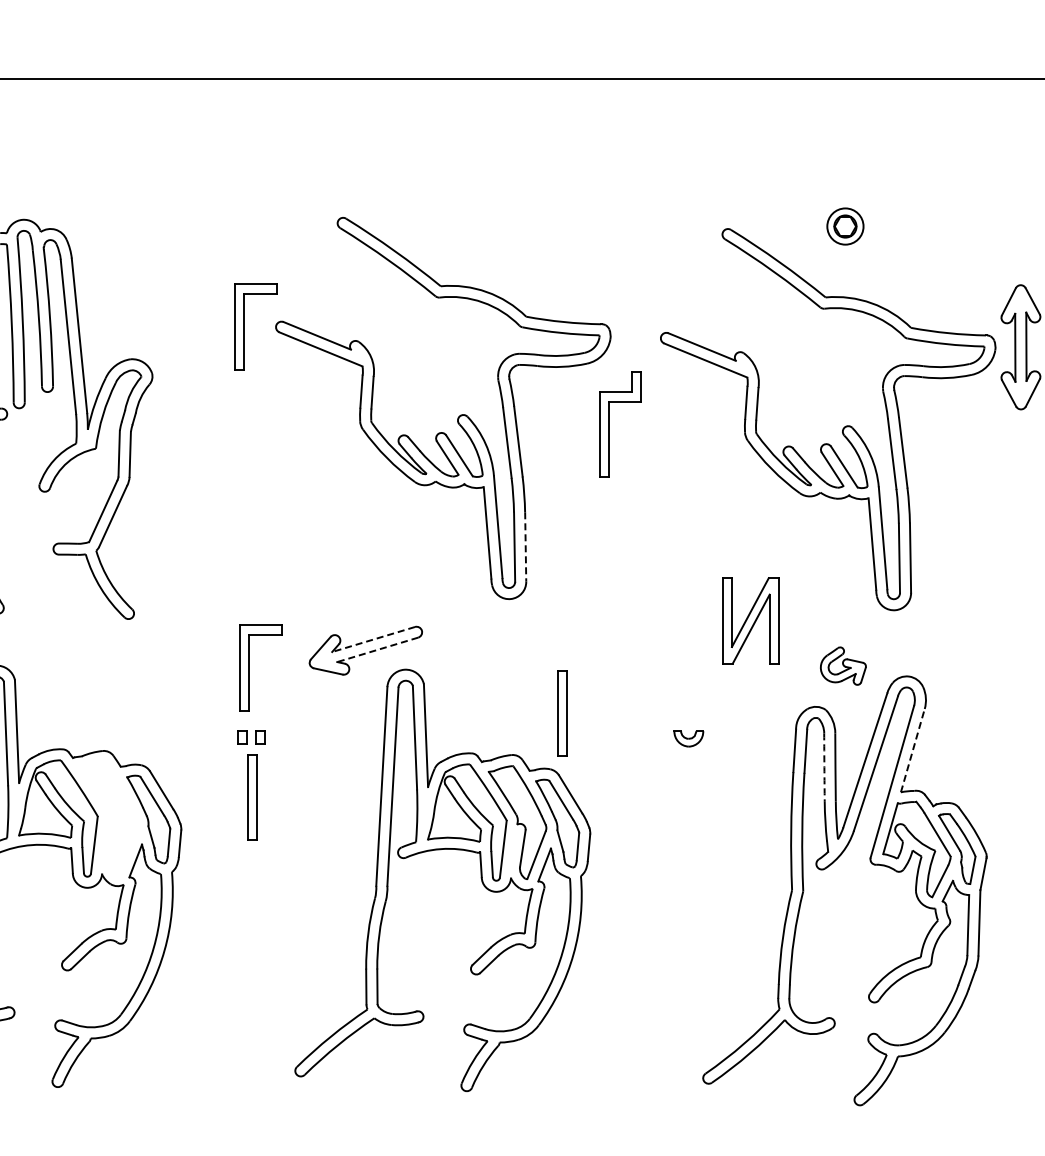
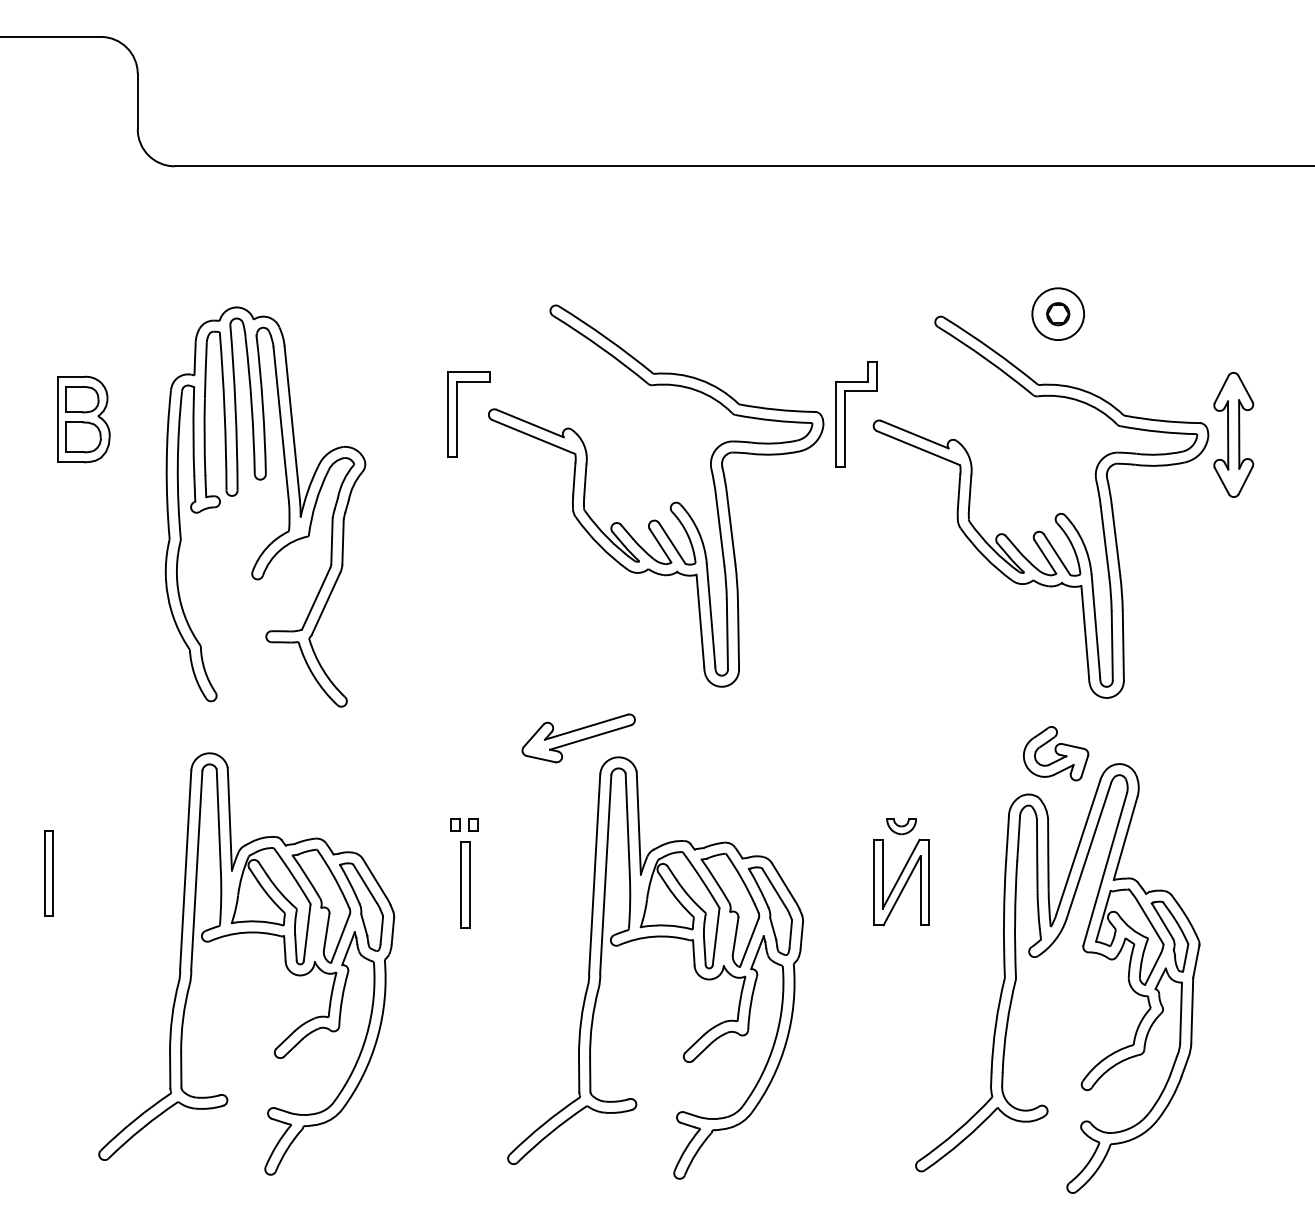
circle: (845, 226) -> (1058, 314), size x1.43
part: (609, 424) -> (845, 414), moved
line: (525, 546) -> (738, 634), dashed -> solid
part: (750, 620) -> (901, 882), moved
line: (372, 639) -> (585, 727), dashed -> solid
line: (377, 649) -> (590, 737), dashed -> solid
part: (843, 665) -> (1056, 753), size x1.43
part: (249, 667) -> (462, 755), removed
part: (562, 712) -> (775, 800), removed
line: (912, 749) -> (1125, 837), dashed -> solid
arc: (824, 767) -> (1037, 855), dashed -> solid
part: (108, 817) -> (321, 905), added

